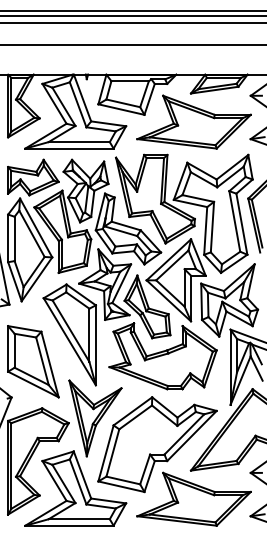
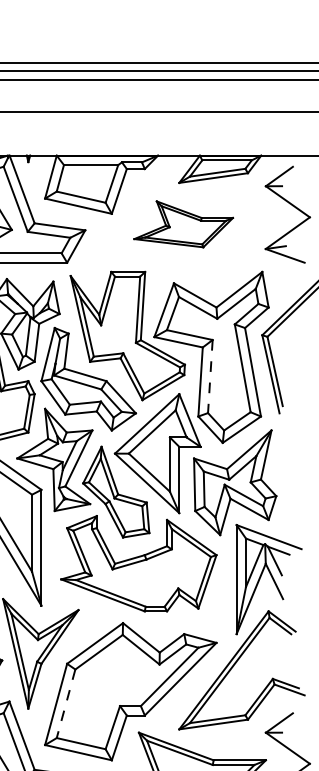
part: (193, 121) -> (182, 223), size x0.6
line: (212, 227) -> (210, 377), solid -> dashed
line: (112, 452) -> (65, 703), solid -> dashed

